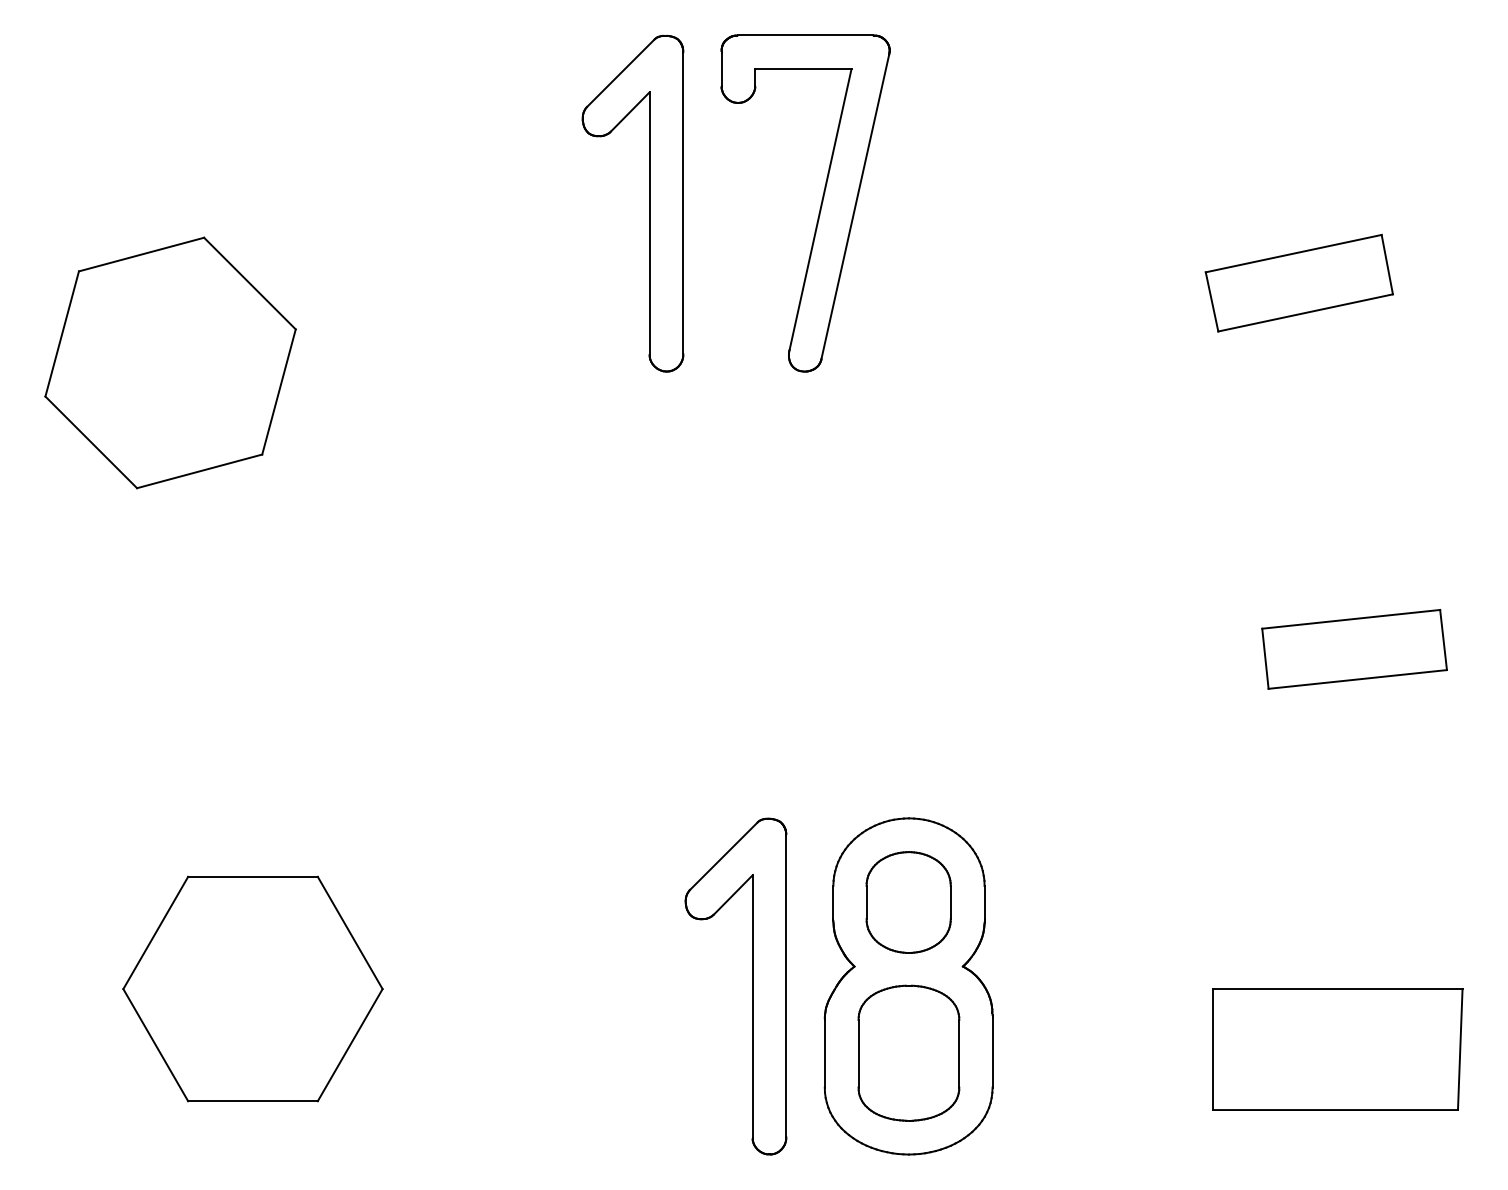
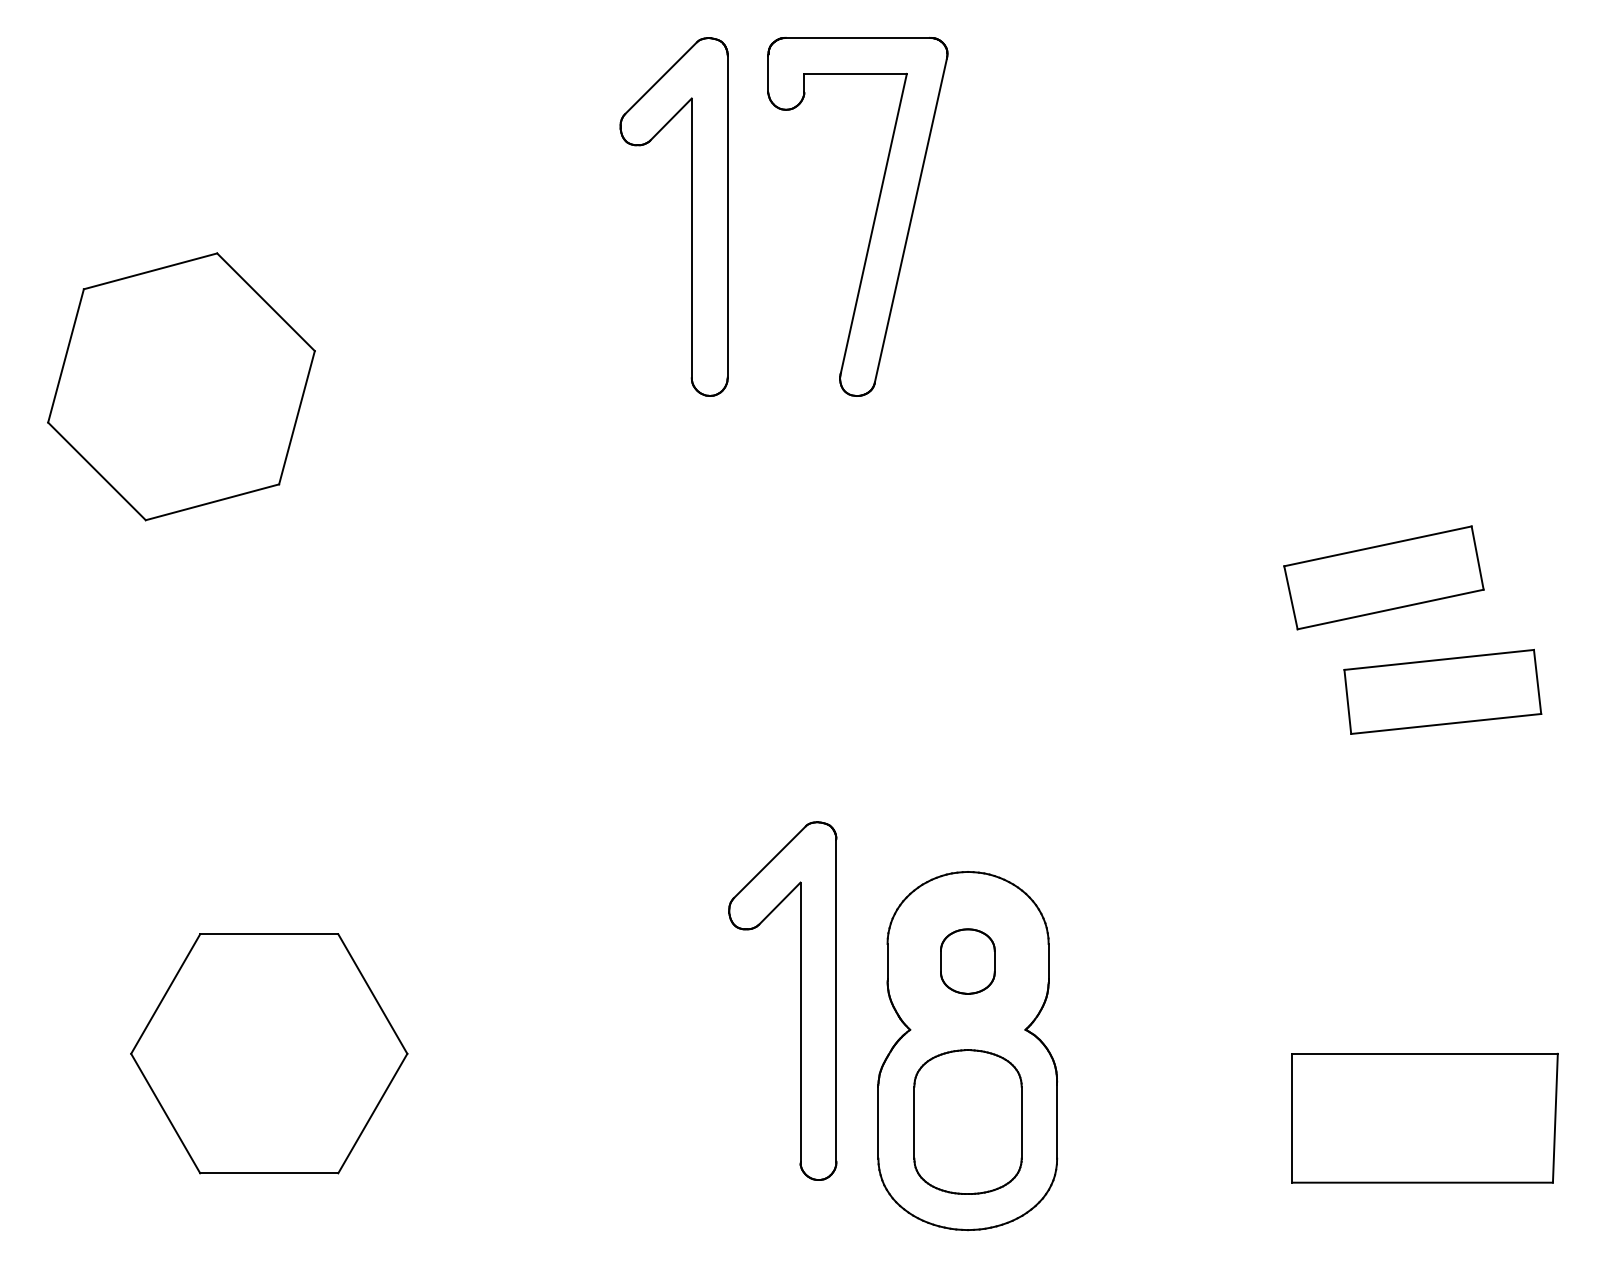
part: (1298, 282) -> (1383, 577), moved
part: (908, 902) -> (967, 961), size x0.6
part: (752, 985) -> (800, 1000), moved

